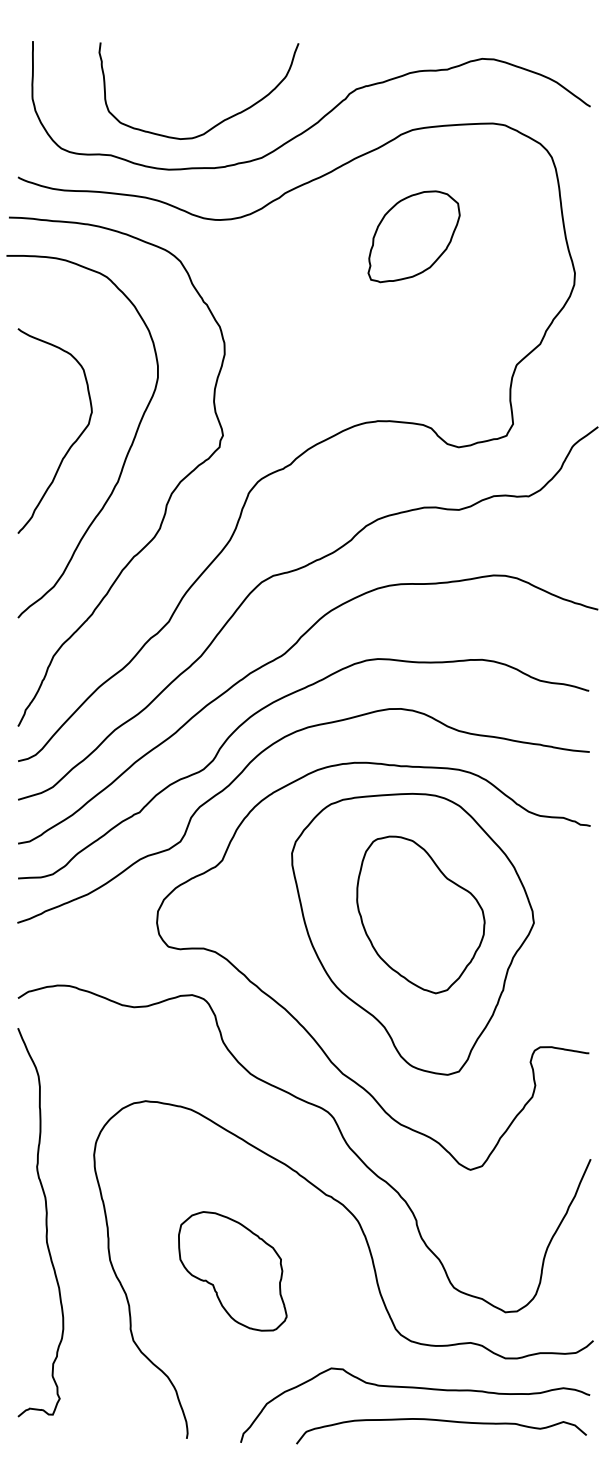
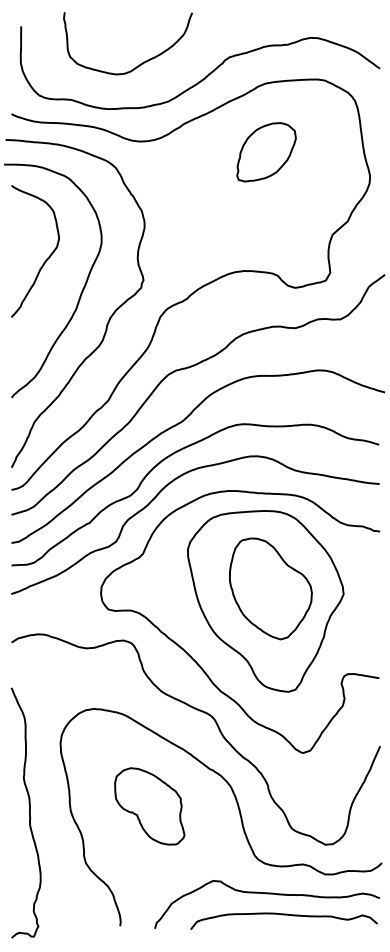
curve: (218, 122) -> (140, 63), moved
curve: (72, 442) -> (46, 258), moved
curve: (45, 1221) -> (29, 812), moved
part: (232, 1271) -> (149, 806), moved

